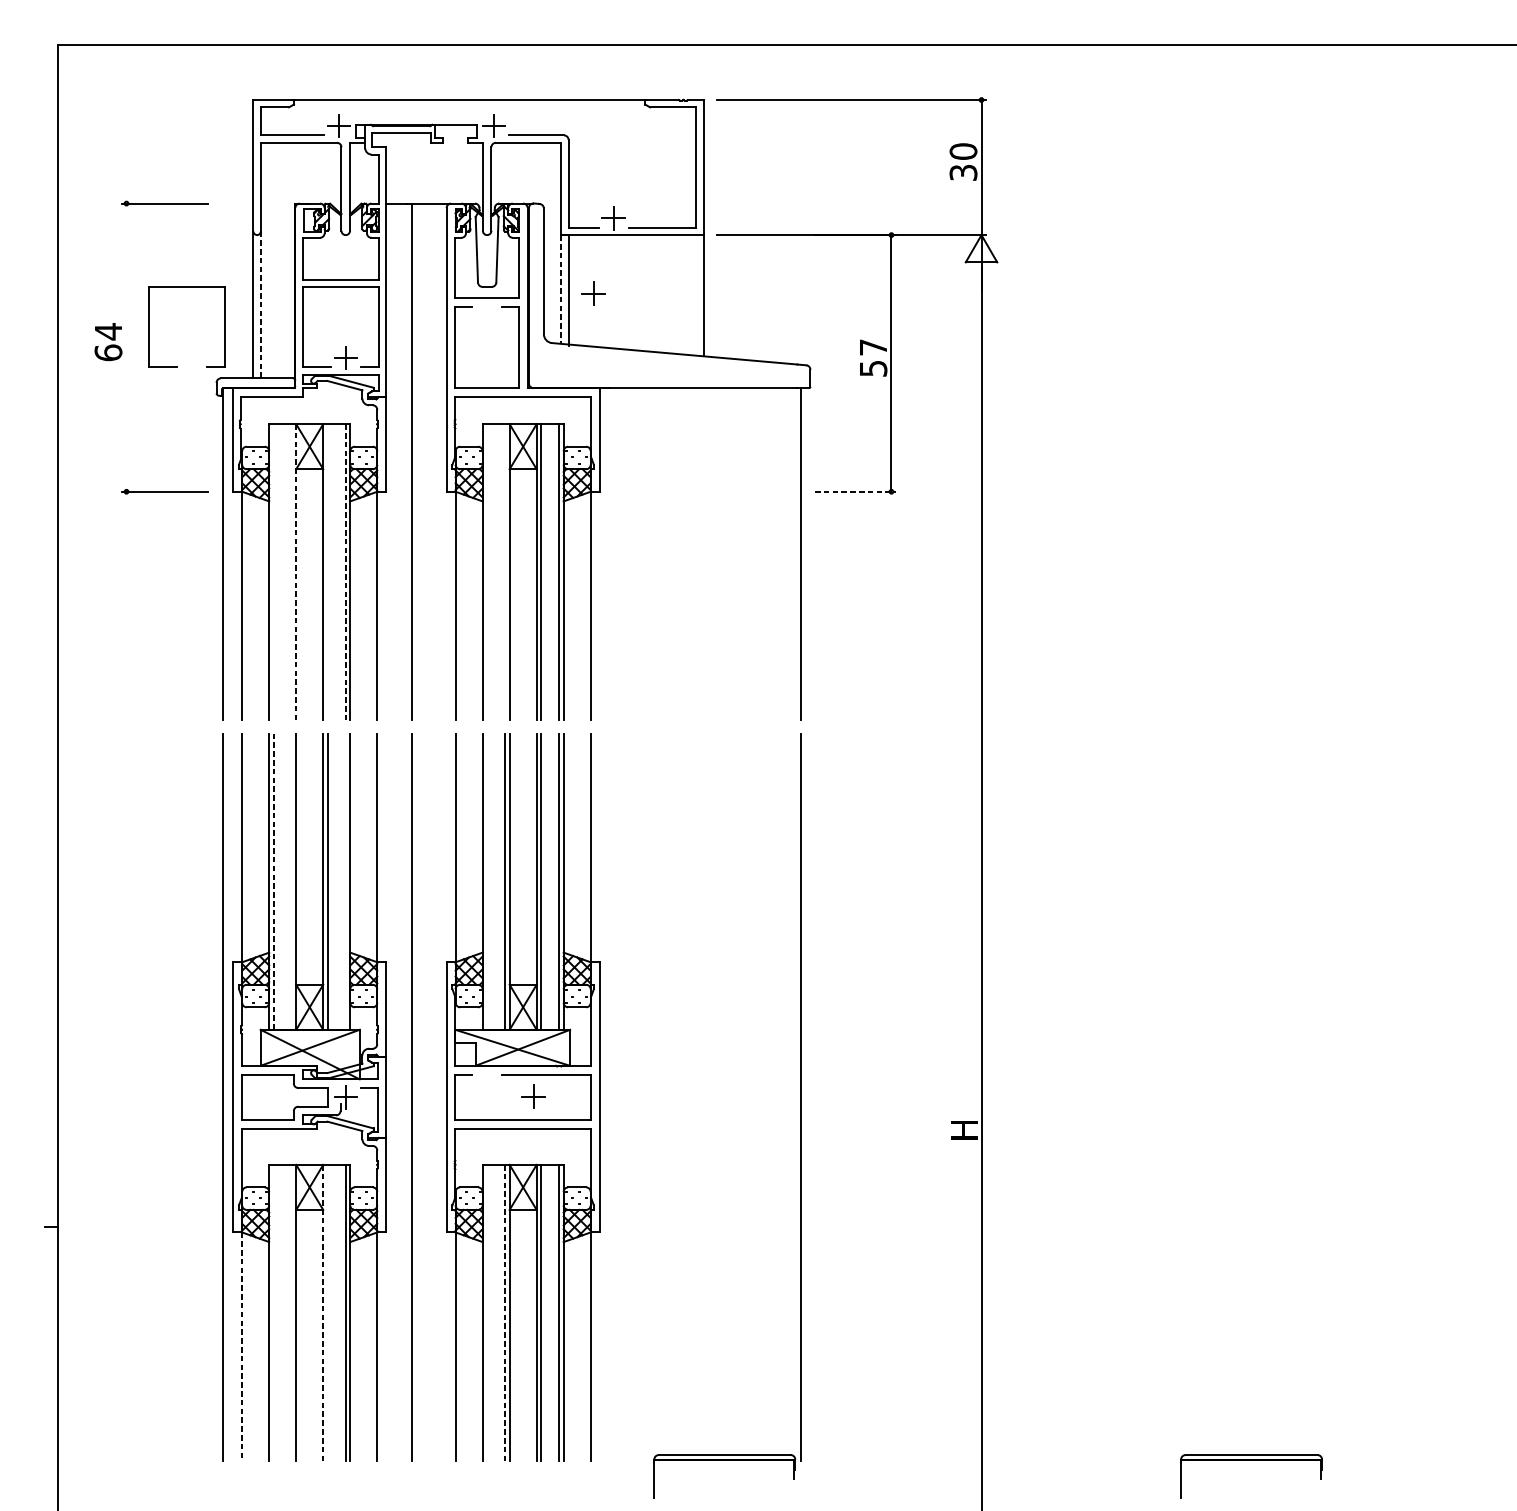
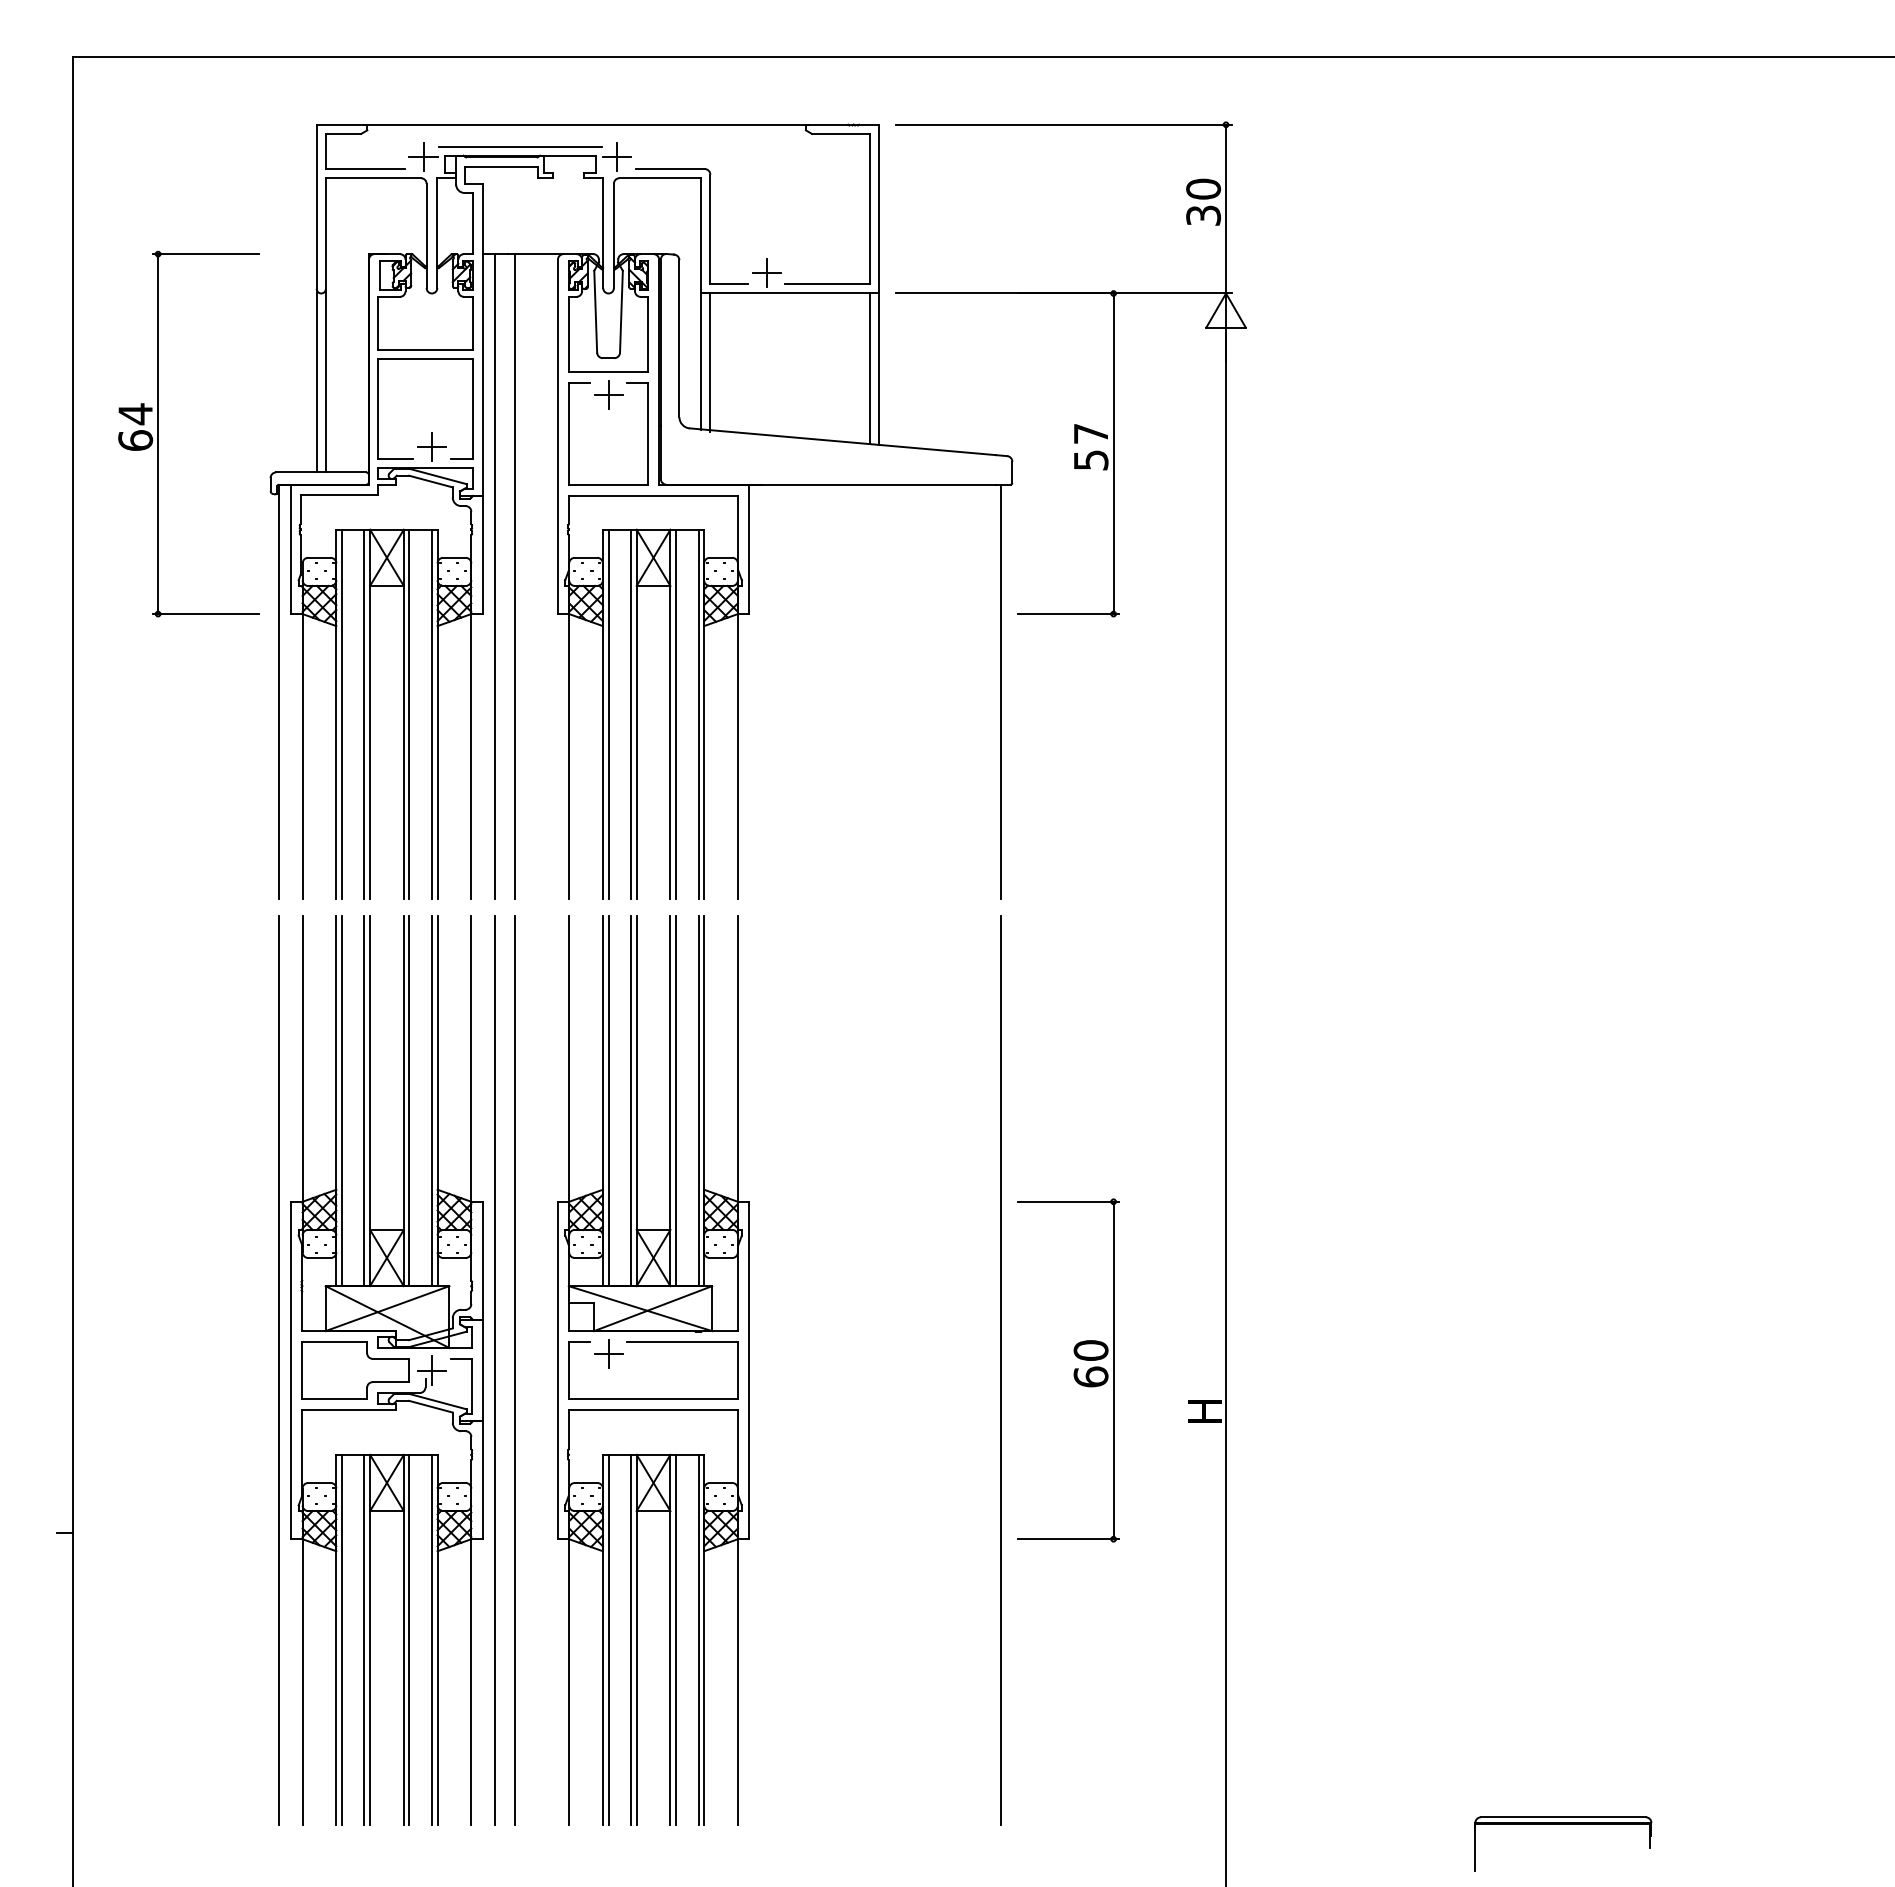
line: (415, 117) -> (519, 146), added
line: (561, 290) -> (701, 362), dashed -> solid
part: (593, 293) -> (608, 394), moved
line: (696, 295) -> (869, 368), added
line: (260, 304) -> (325, 380), dashed -> solid
part: (149, 327) -> (186, 408), removed
line: (126, 347) -> (158, 434), added
line: (395, 461) -> (494, 576), added
line: (855, 492) -> (1068, 614), dashed -> solid
line: (273, 572) -> (341, 714), added
line: (291, 572) -> (364, 714), added
line: (296, 572) -> (370, 714), dashed -> solid
line: (327, 572) -> (409, 714), added
line: (345, 572) -> (431, 714), dashed -> solid
line: (487, 572) -> (608, 714), added
line: (505, 572) -> (631, 714), added
line: (273, 881) -> (341, 1101), dashed -> solid
line: (291, 881) -> (364, 1101), added
line: (345, 881) -> (431, 1101), added
line: (487, 881) -> (608, 1101), added
part: (533, 1096) -> (608, 1353), moved
line: (395, 1097) -> (494, 1370), added
part: (855, 1097) -> (1068, 1370), added
line: (273, 1312) -> (341, 1639), added
line: (291, 1312) -> (364, 1639), added
line: (322, 1312) -> (403, 1639), dashed -> solid
line: (327, 1312) -> (409, 1639), added
line: (487, 1312) -> (608, 1639), added
line: (505, 1312) -> (631, 1639), dashed -> solid
line: (242, 1346) -> (302, 1681), dashed -> solid
part: (724, 1460) -> (905, 1824), removed

